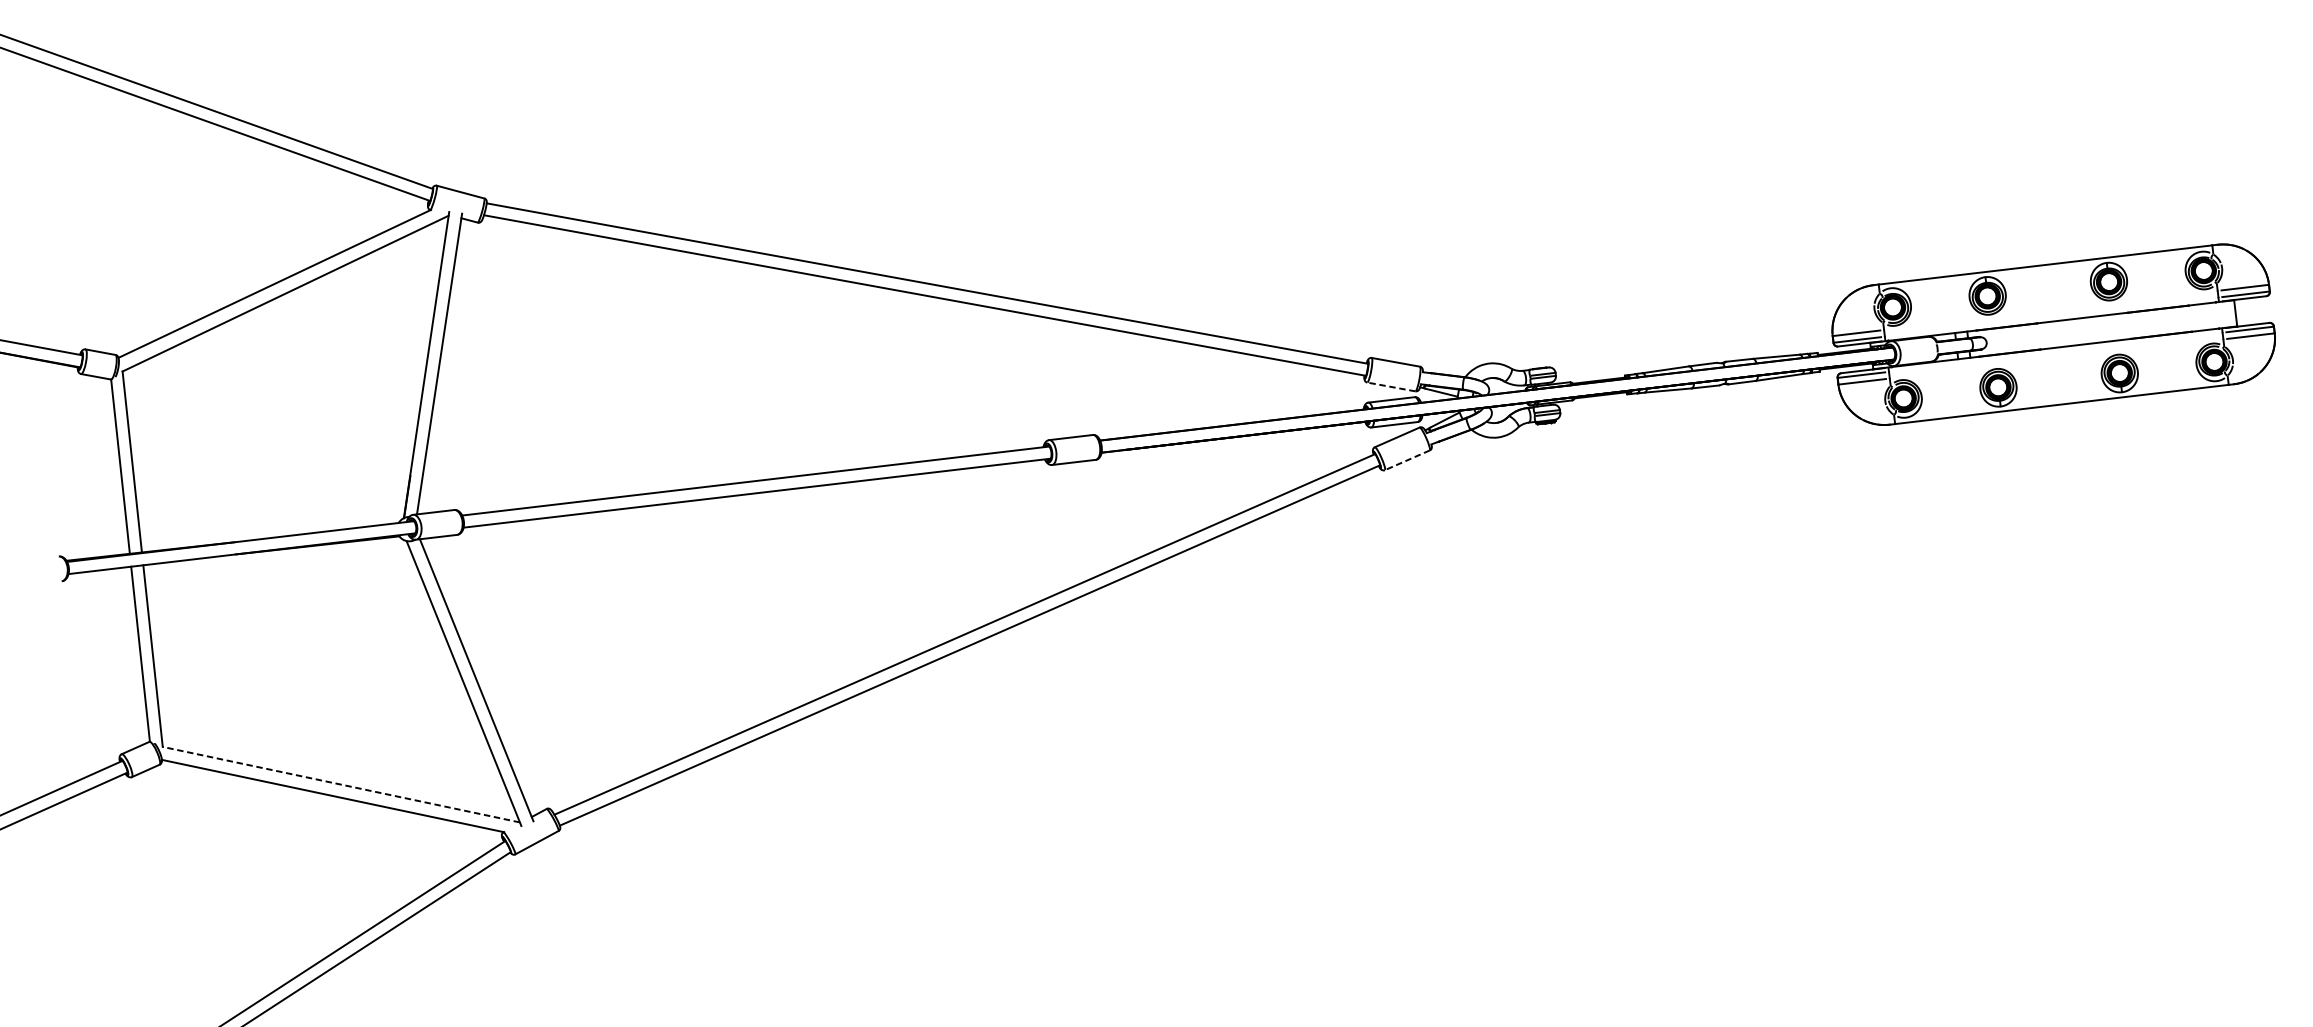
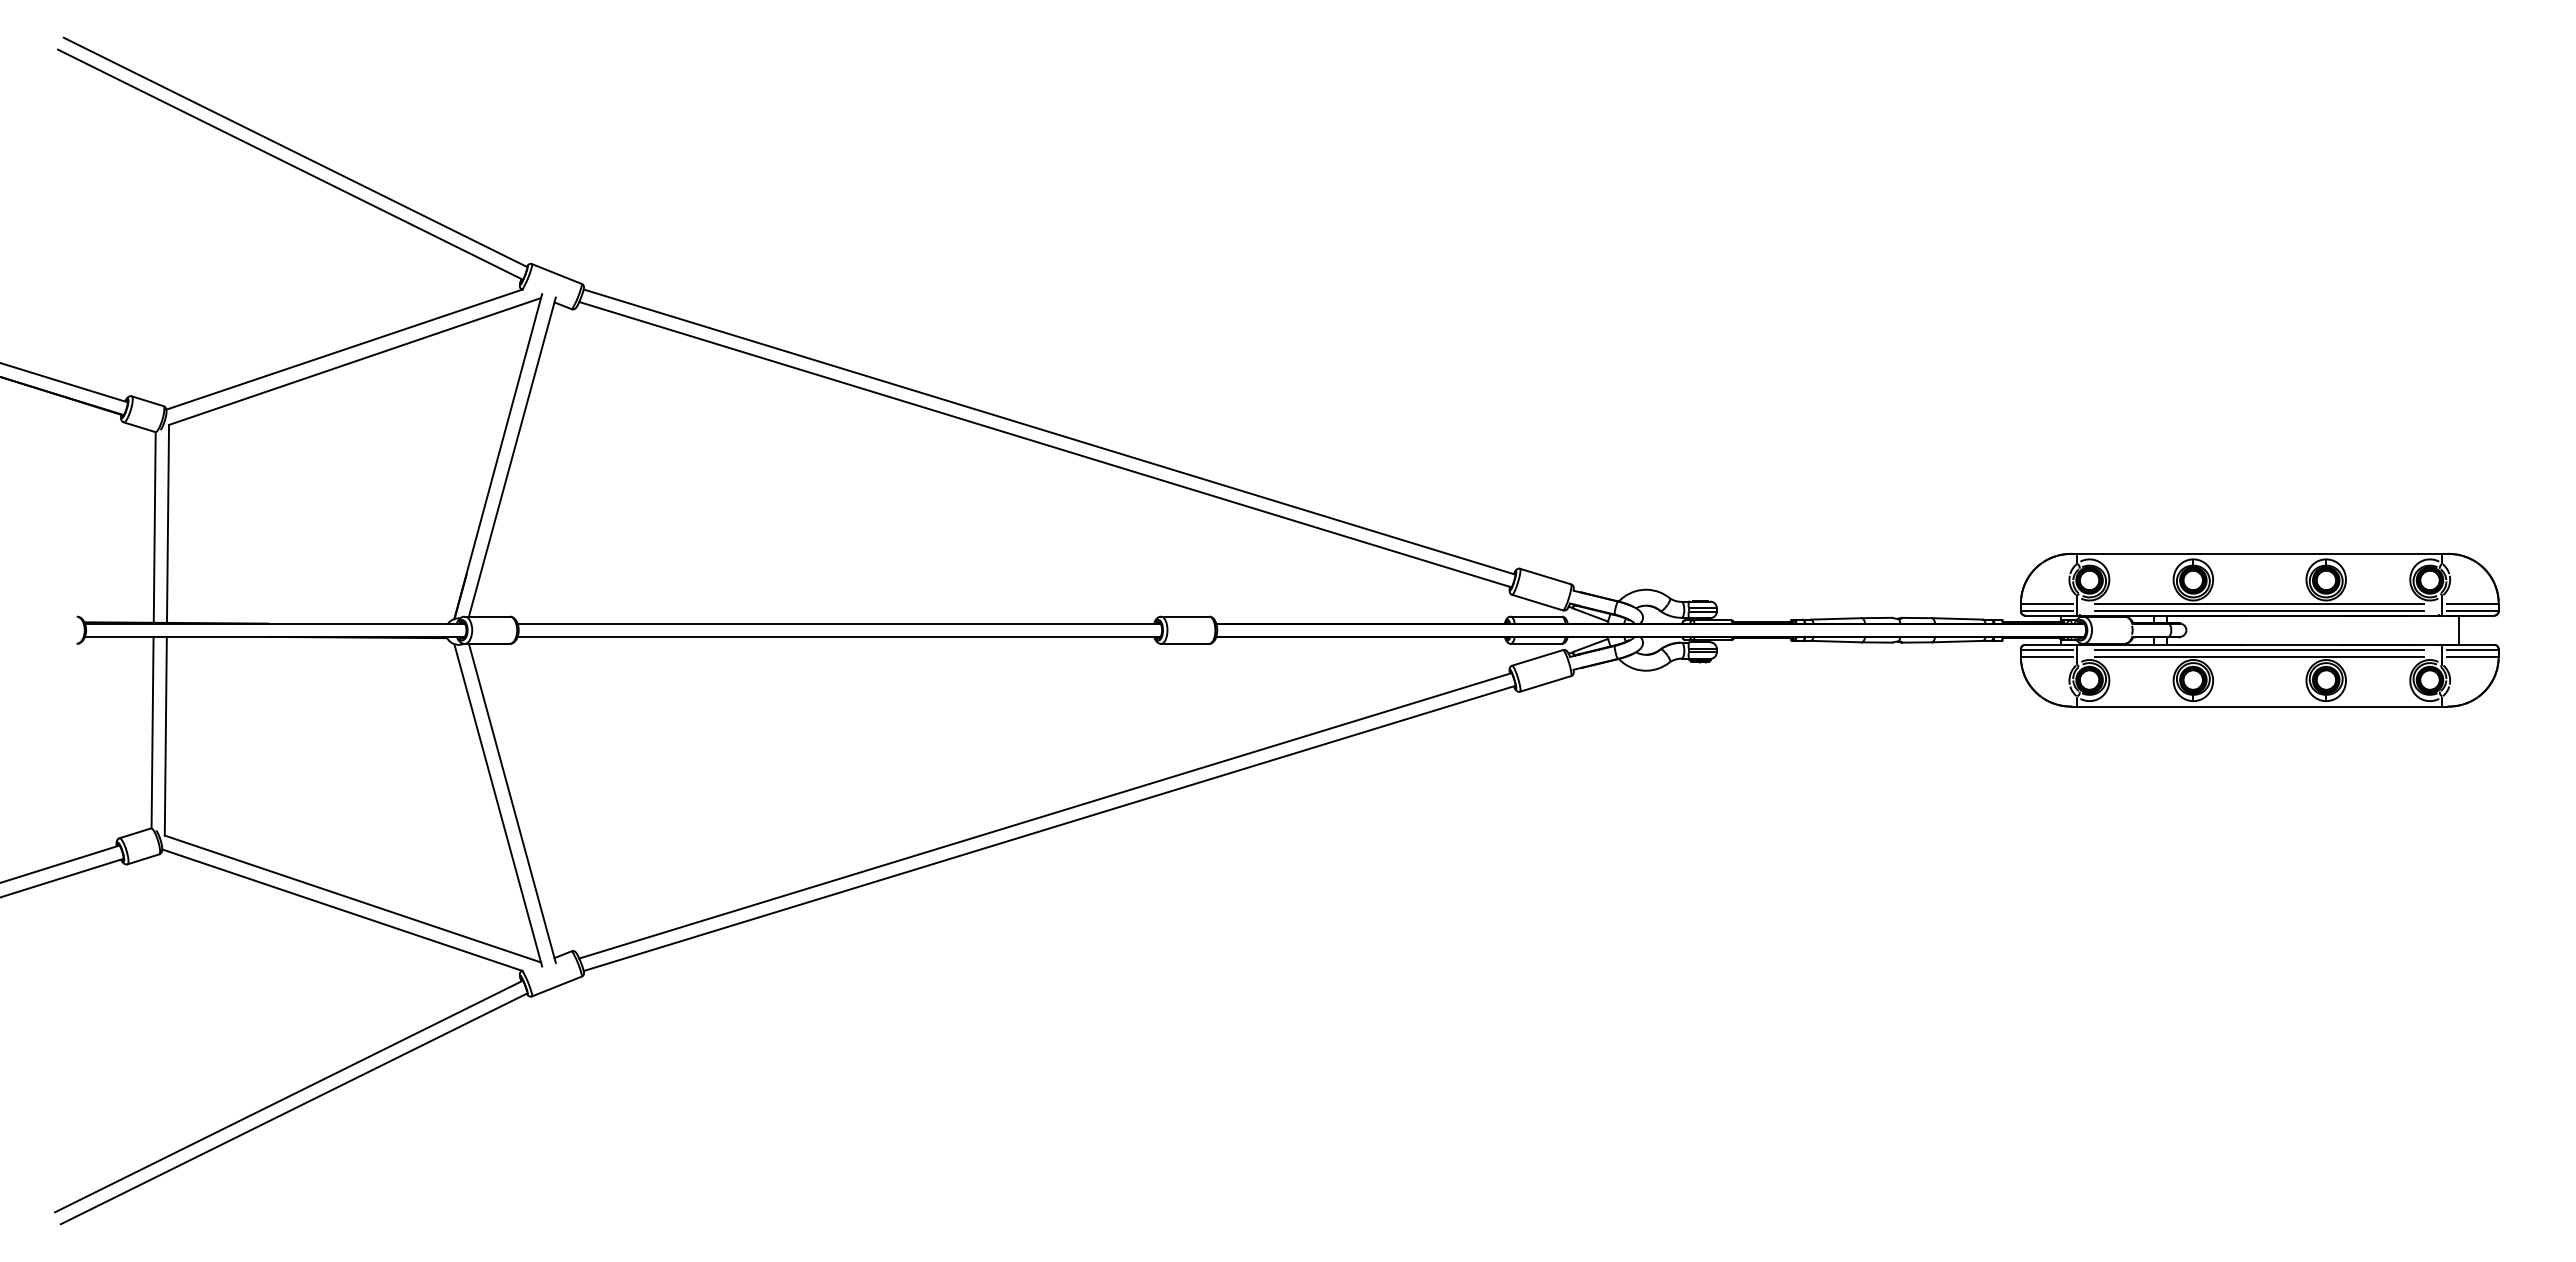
line: (2050, 310) -> (2259, 603), added
line: (2051, 317) -> (2259, 611), added
line: (2055, 352) -> (2259, 649), added
line: (2056, 358) -> (2259, 656), added
line: (1391, 386) -> (1537, 602), dashed -> solid
line: (1407, 459) -> (1545, 683), dashed -> solid
line: (341, 785) -> (352, 899), dashed -> solid

